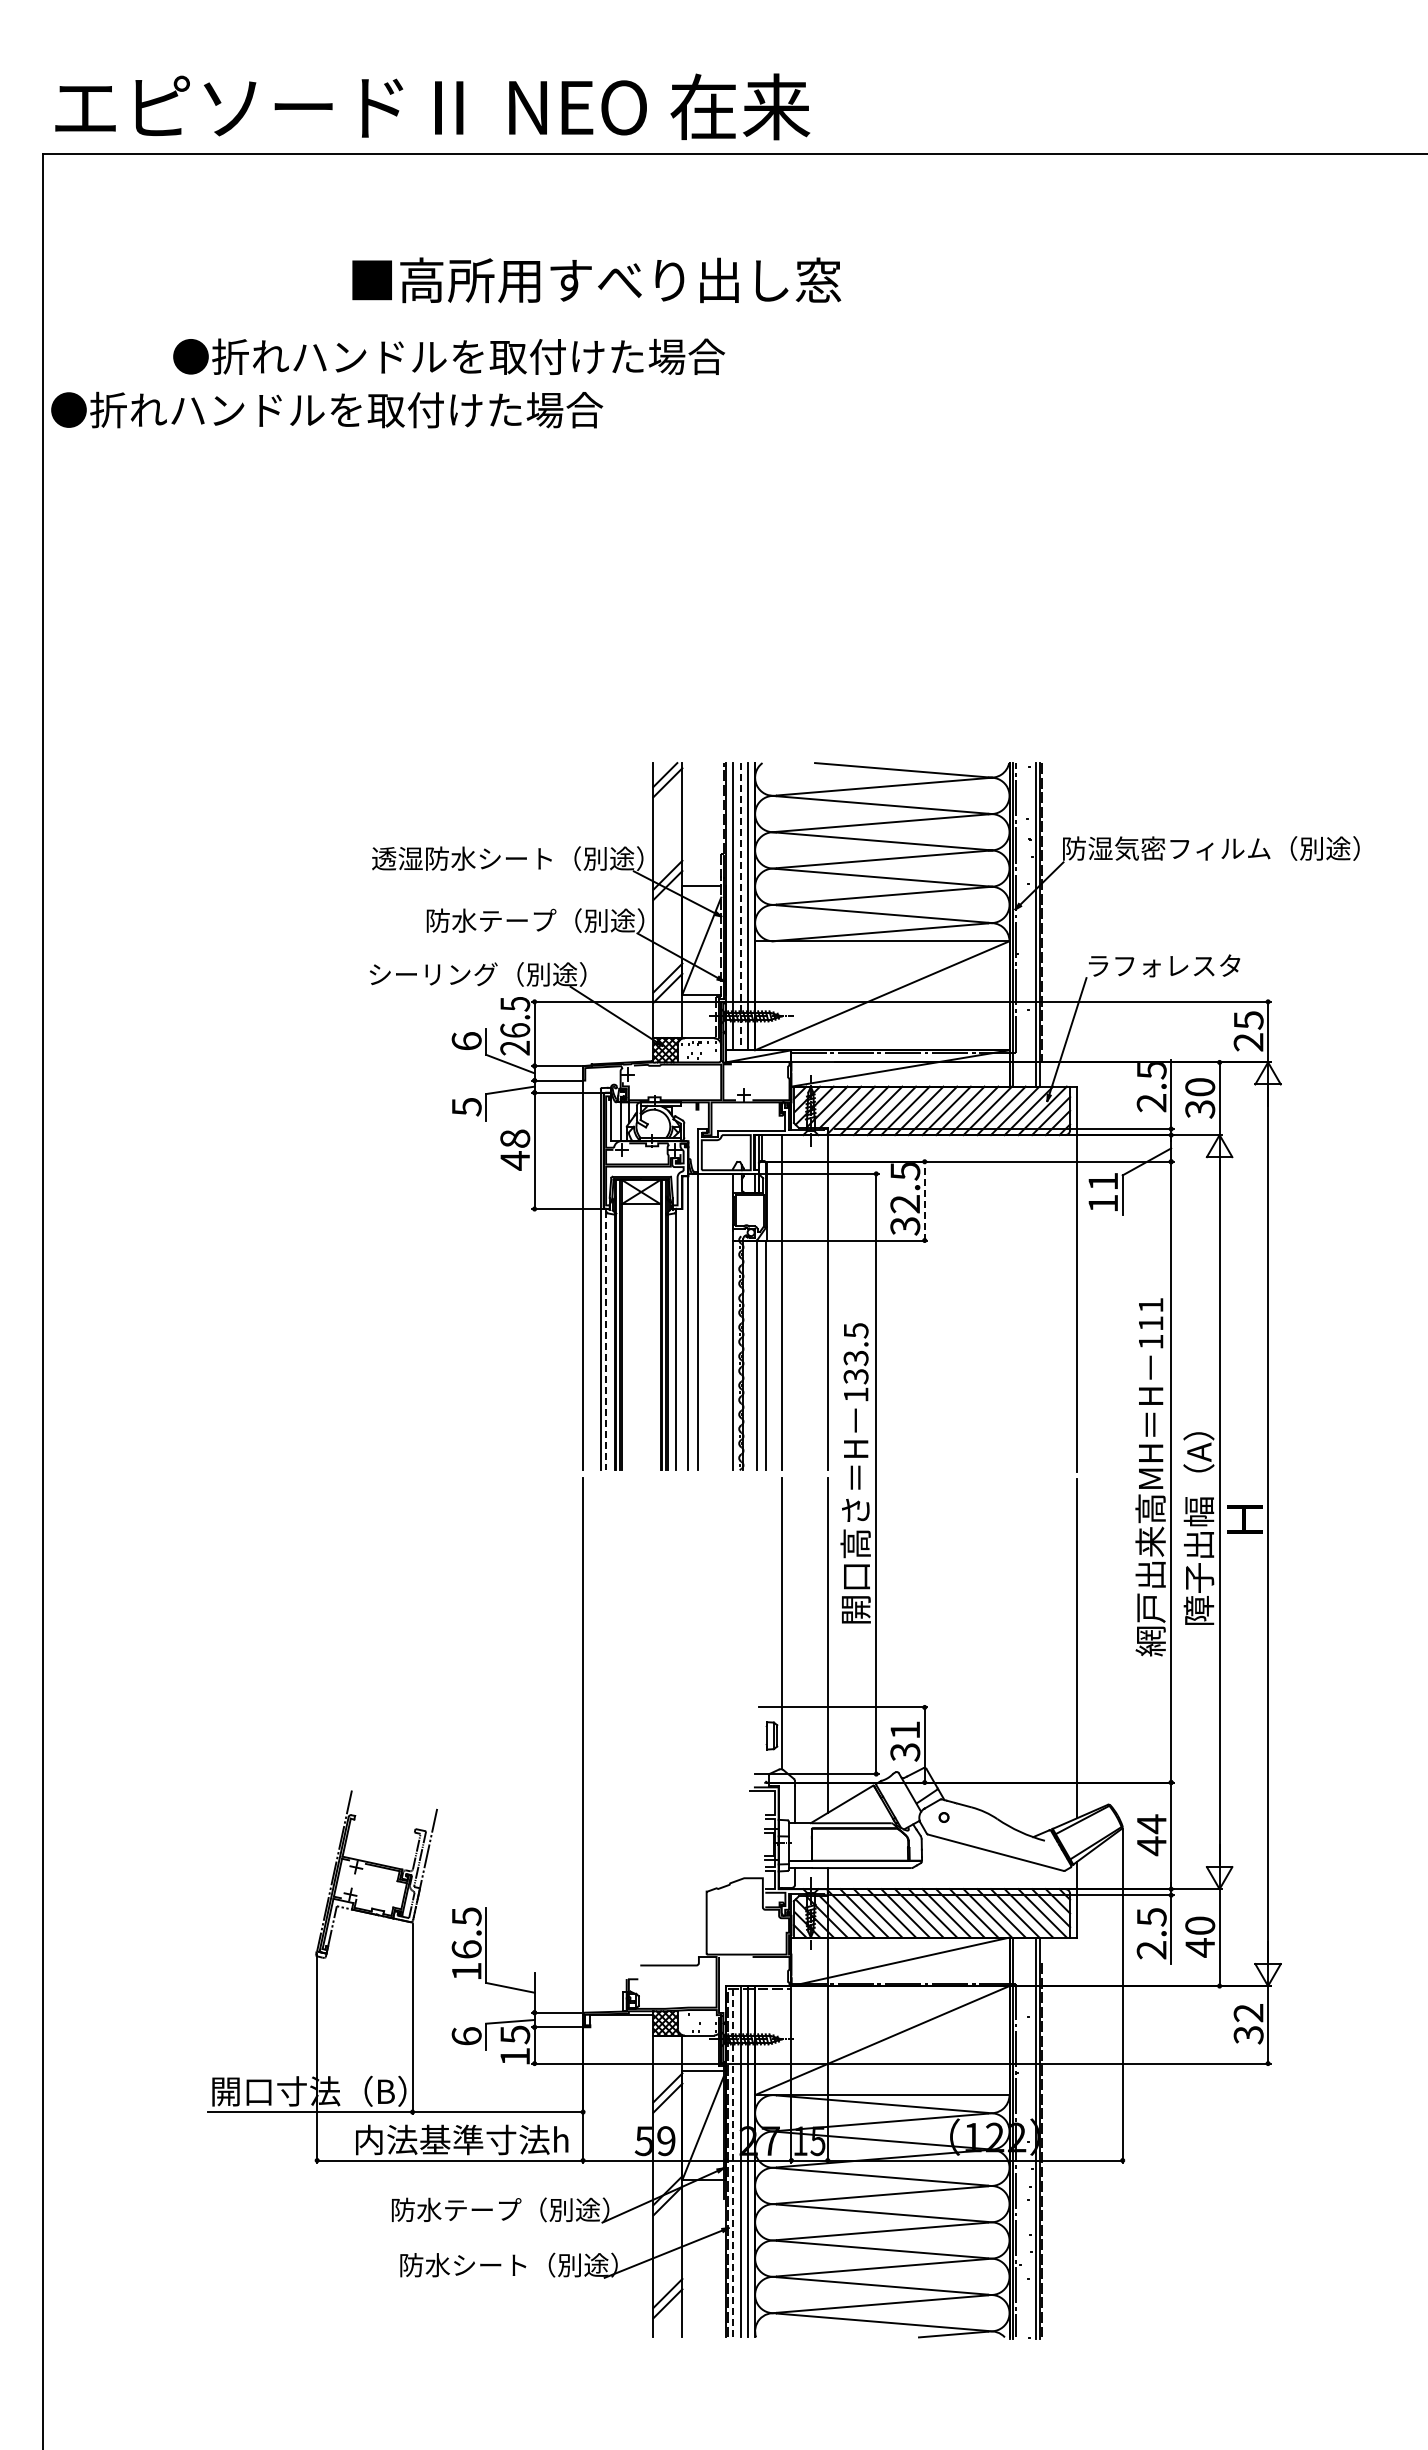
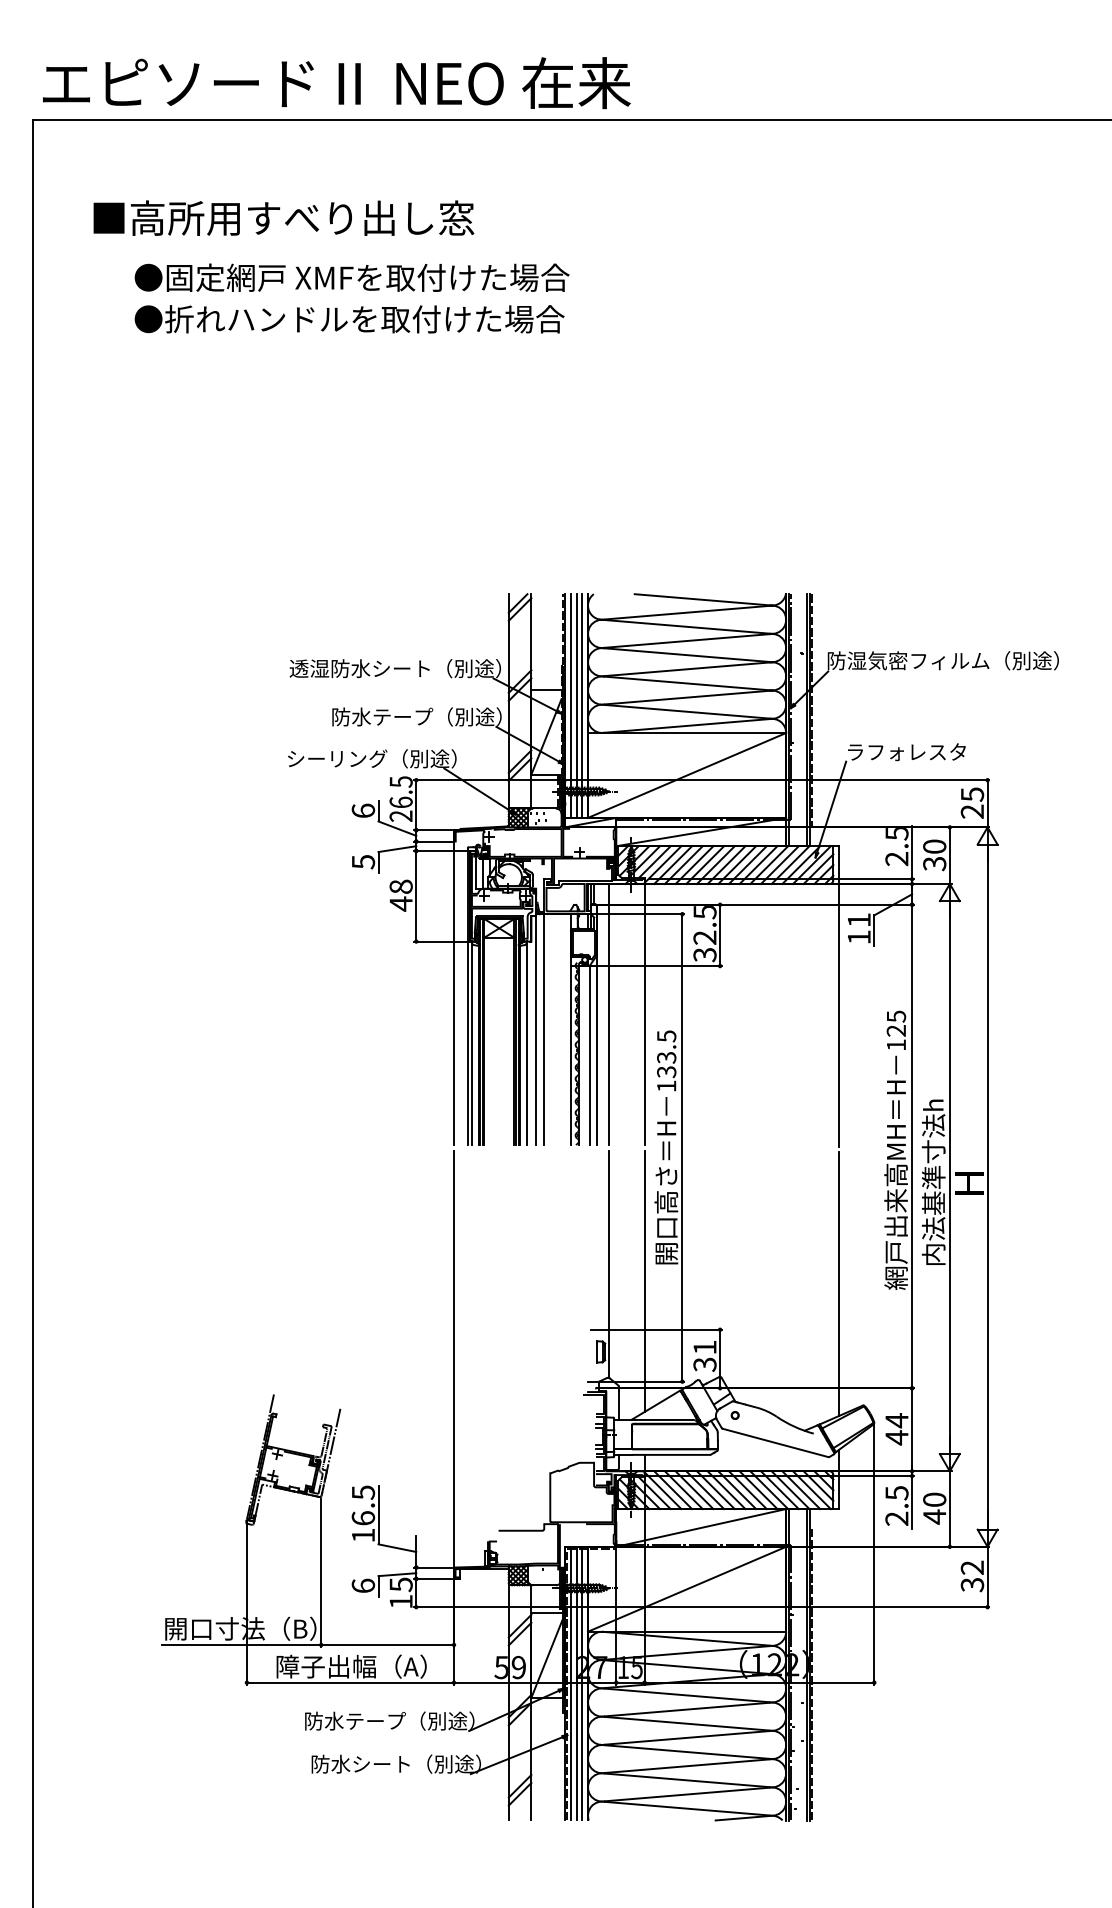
text: (596, 280) -> (283, 218), moved
text: (471, 356) -> (367, 277), ●折れハンドルを取付けた場合 -> ●固定網戸 XMFを取付けた場合
text: (327, 409) -> (349, 318), moved
line: (740, 906) -> (576, 705), dashed -> solid
line: (924, 1200) -> (719, 934), dashed -> solid
text: (1150, 1314) -> (895, 1023), 111 -> 125
line: (606, 1340) -> (472, 1043), dashed -> solid
text: (1198, 1518) -> (933, 1182), 障子出幅（A） -> 内法基準寸法h
text: (461, 2139) -> (359, 1666), 内法基準寸法h -> 障子出幅（A）
line: (733, 2161) -> (571, 1683), dashed -> solid

